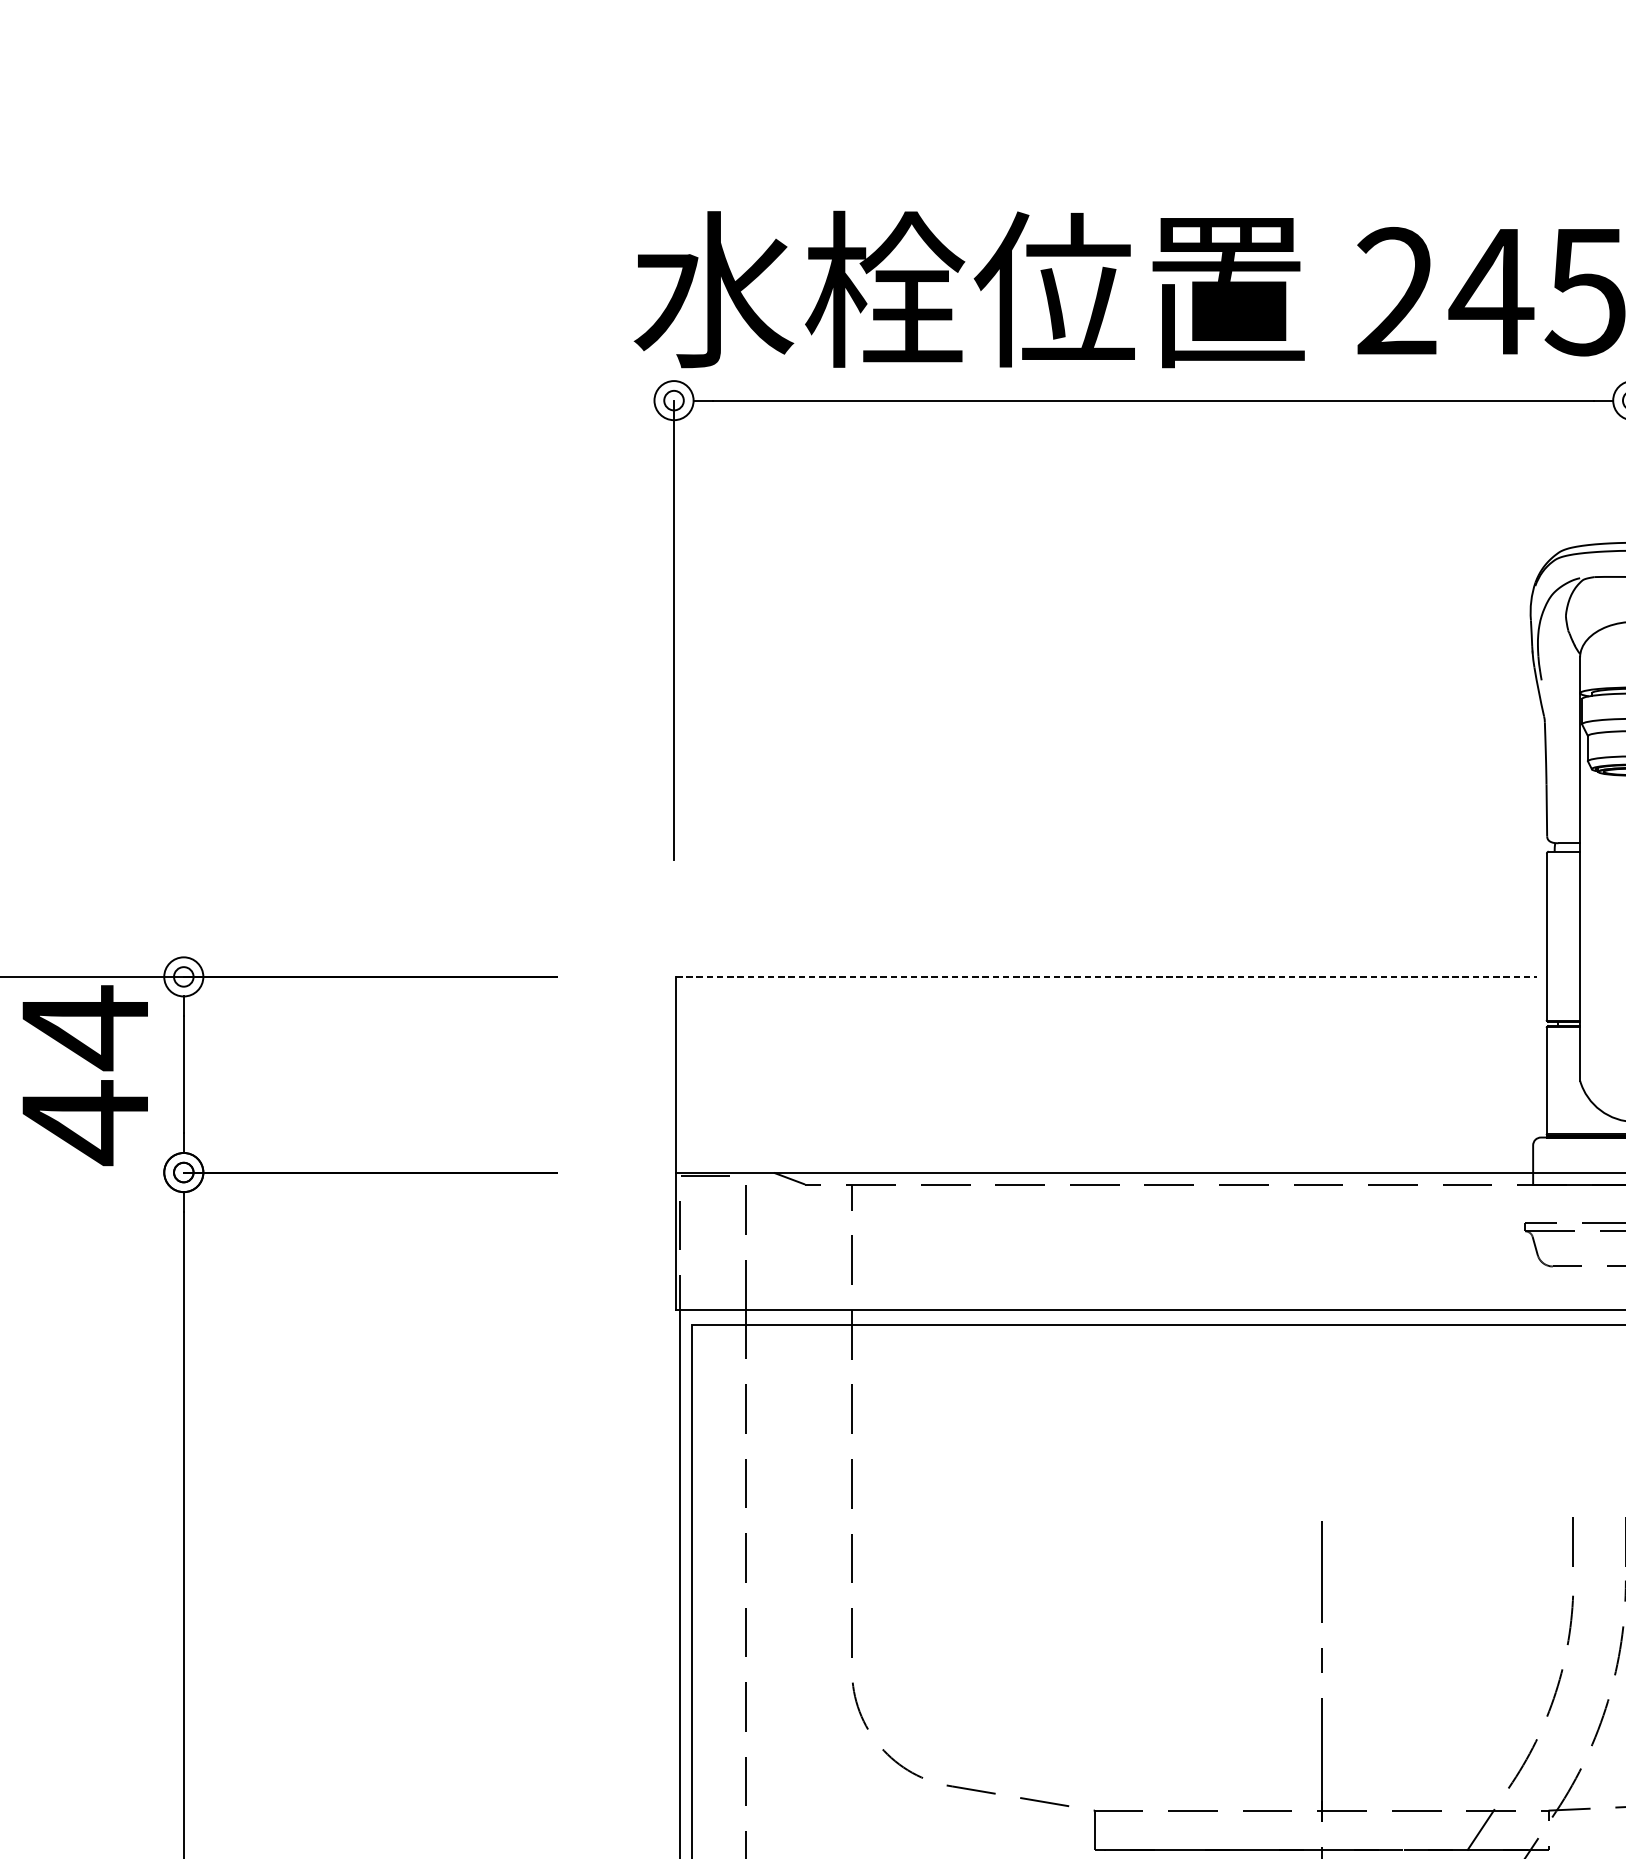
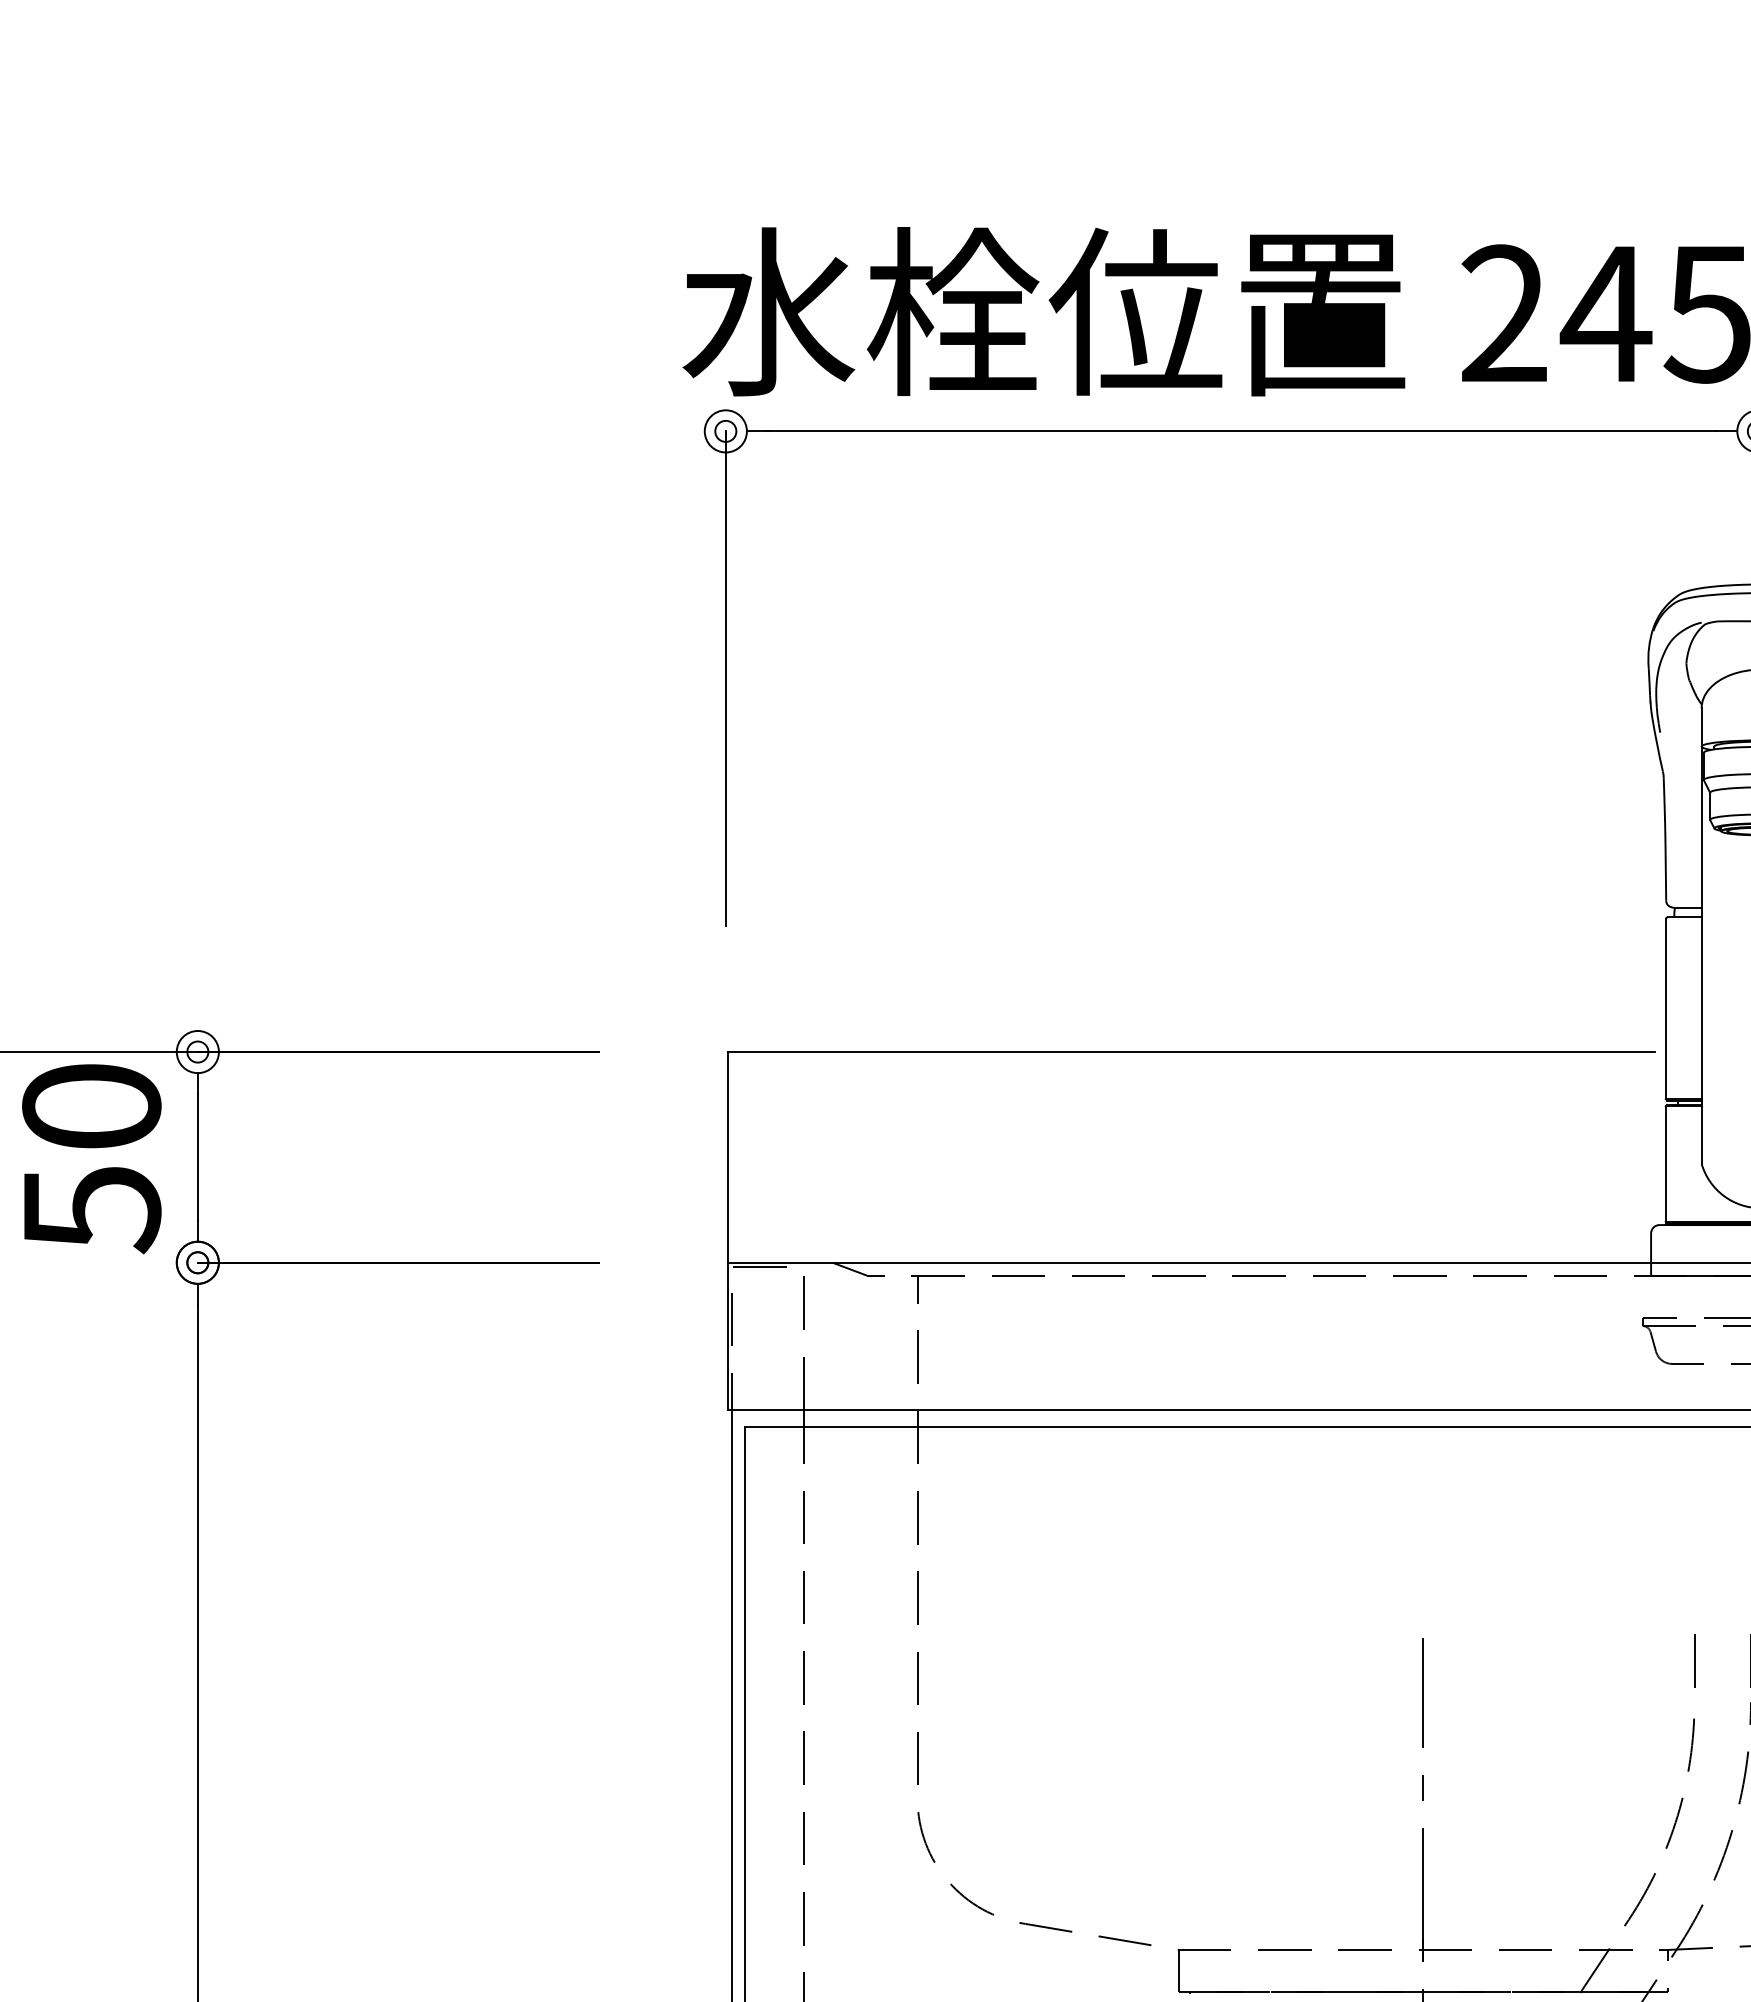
line: (1106, 977) -> (1191, 1052), dashed -> solid
text: (85, 1075) -> (91, 1158), 44 -> 50

